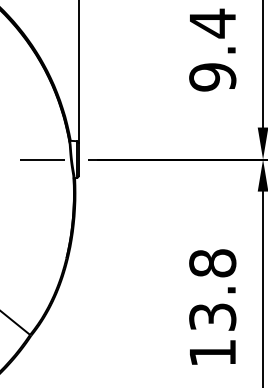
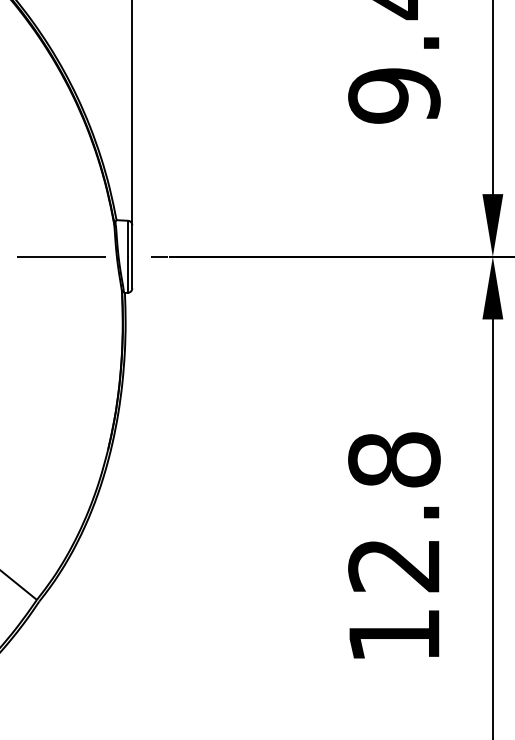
text: (212, 316) -> (393, 563), 13.8 -> 12.8

